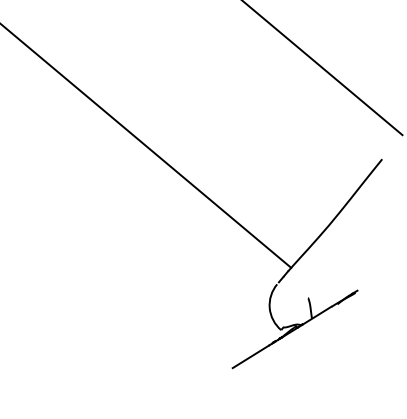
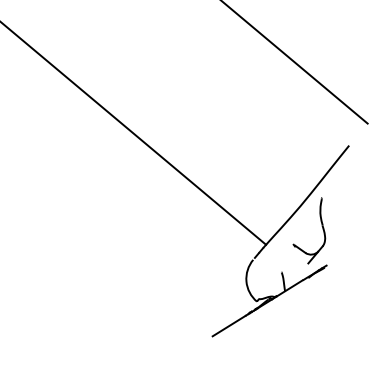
part: (352, 249) -> (322, 228), added

